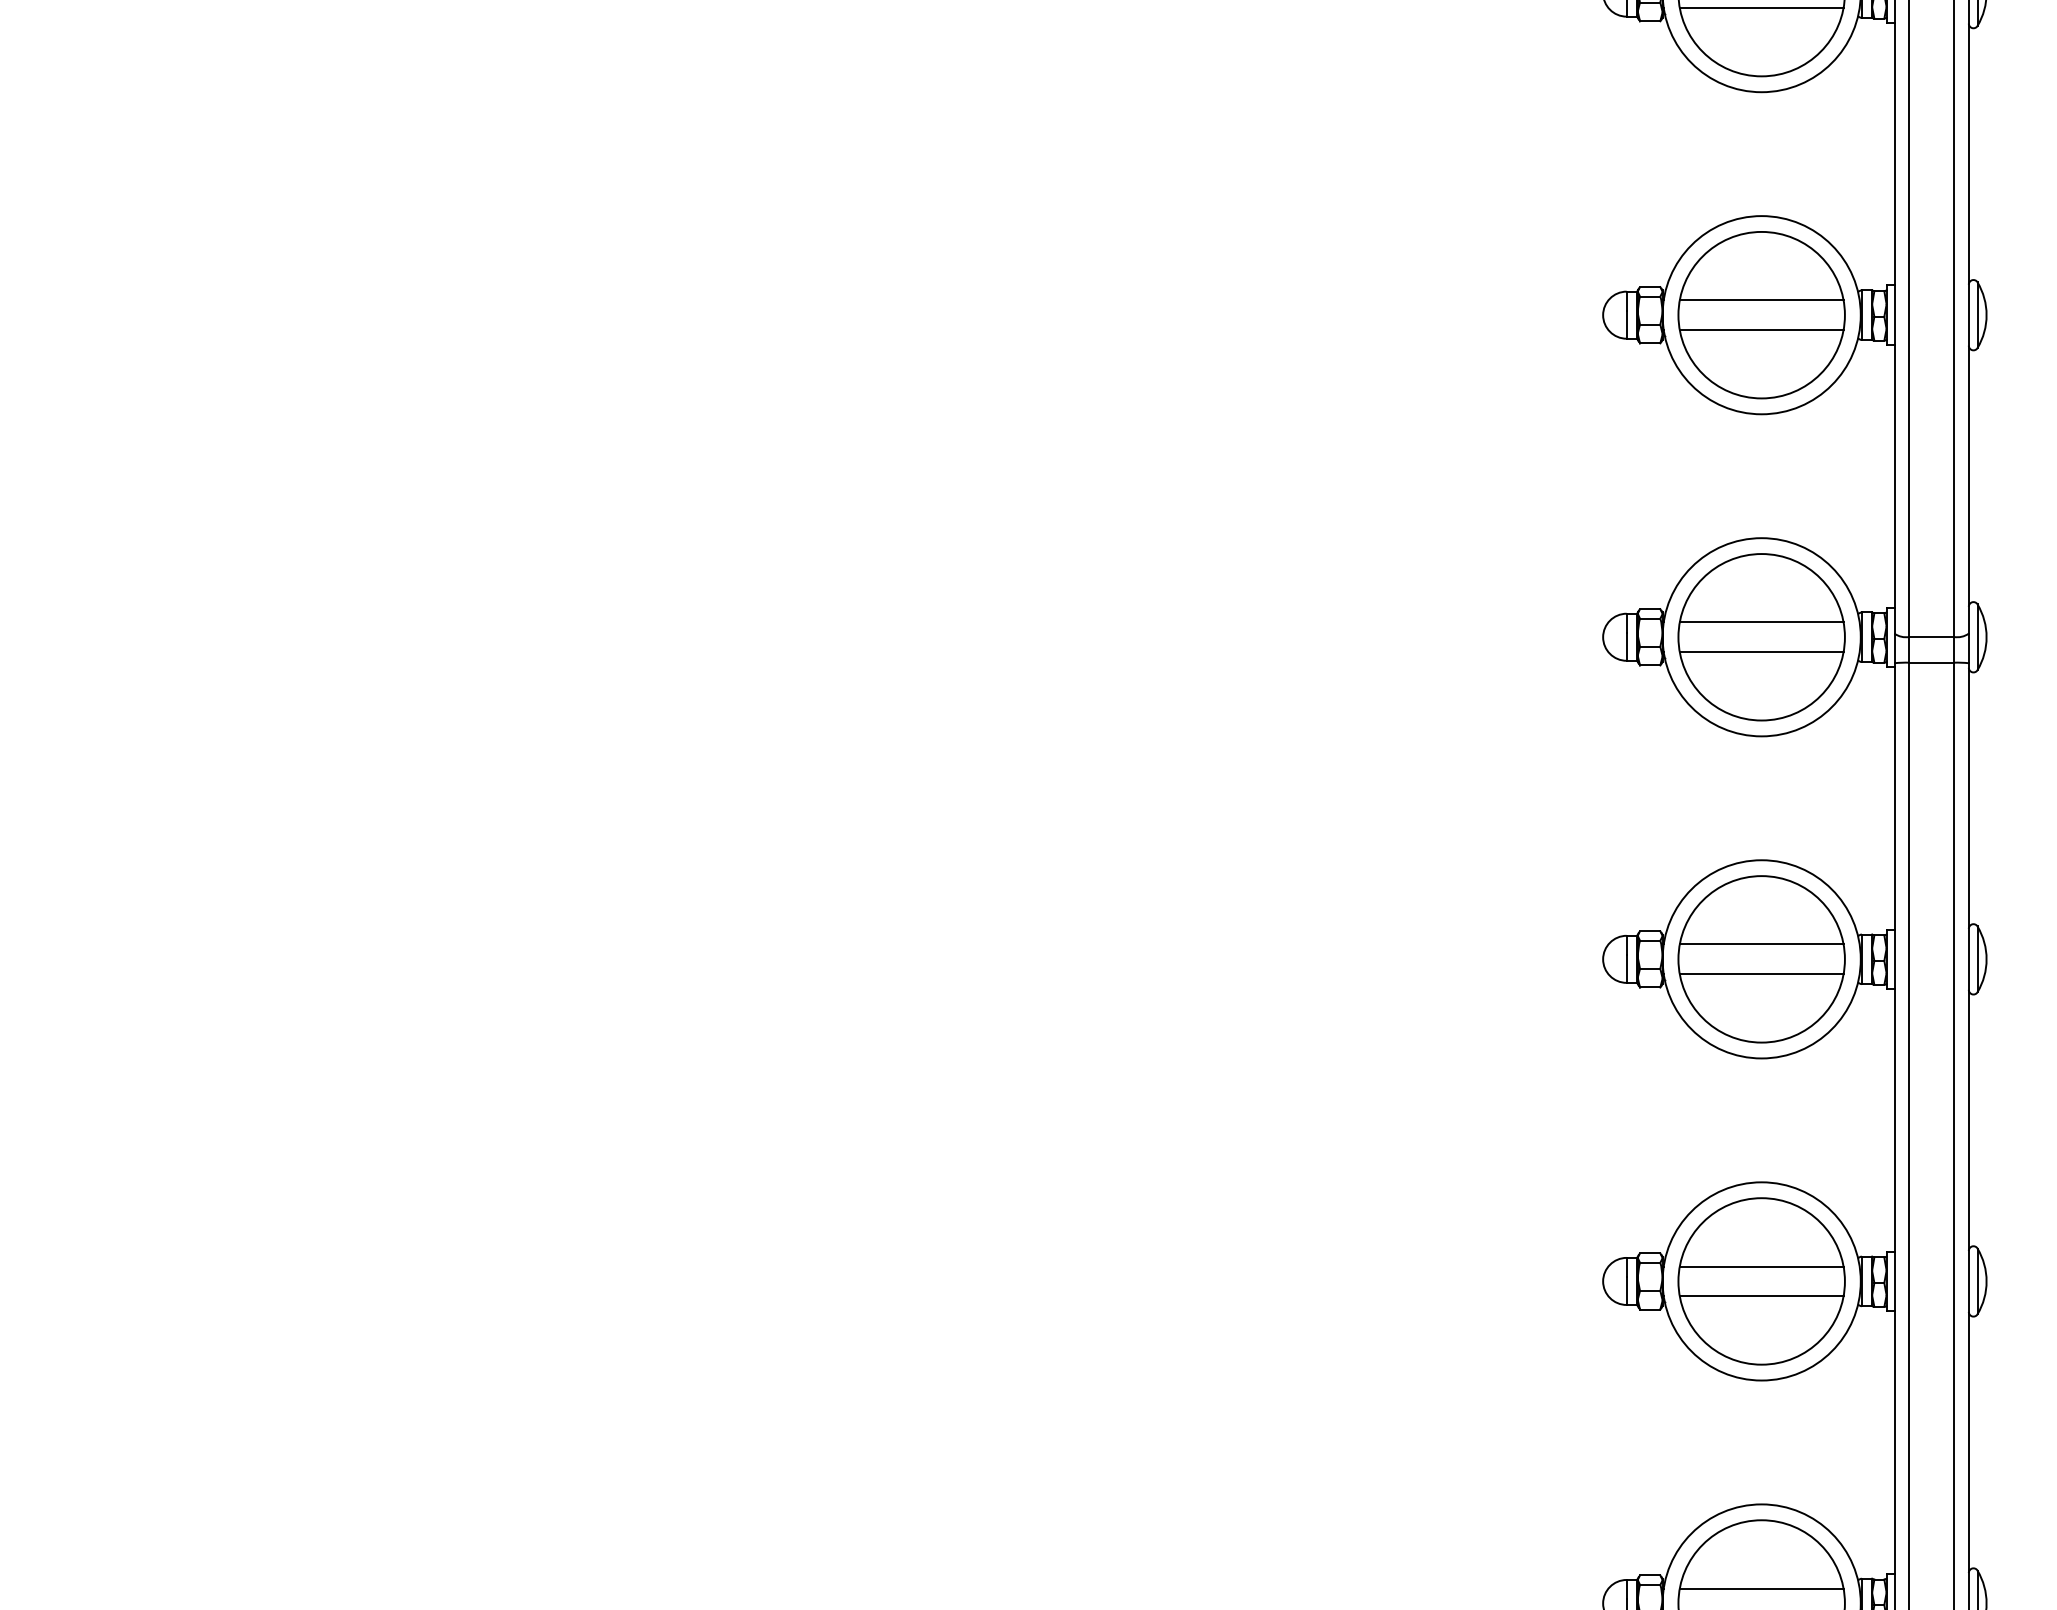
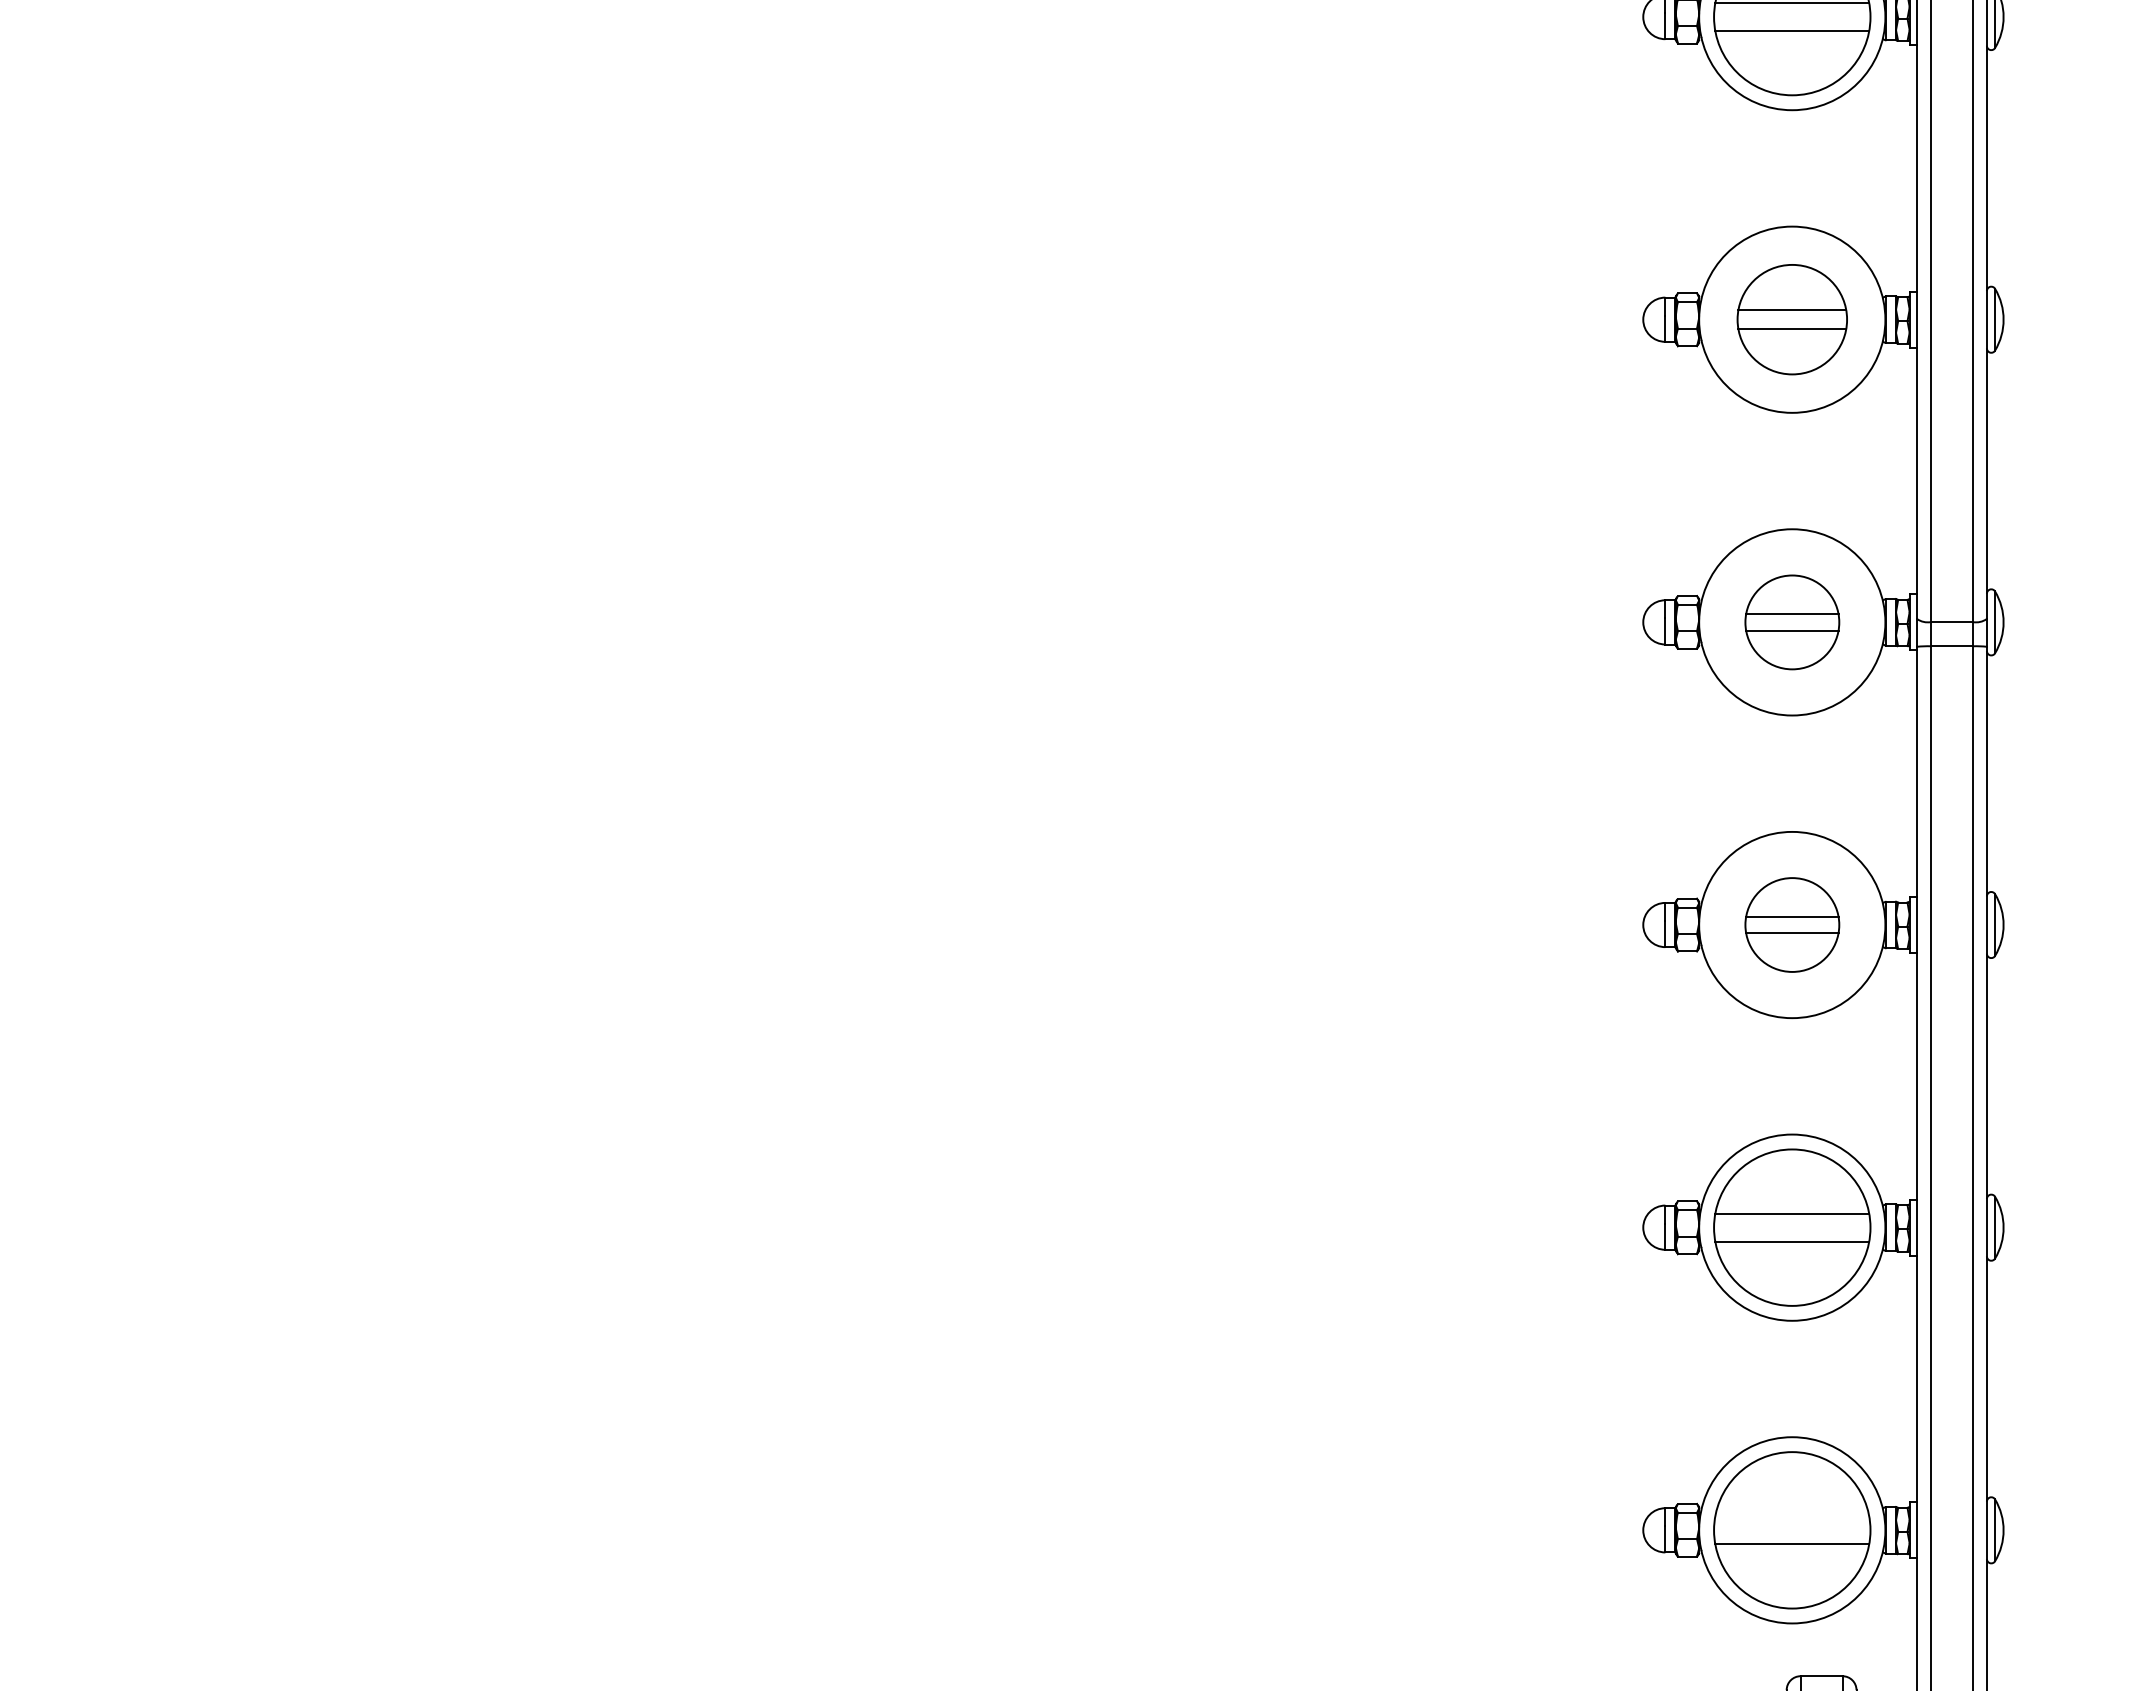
part: (1761, 314) -> (1792, 319), size x0.7
part: (1761, 637) -> (1792, 622), size x0.6
part: (1761, 958) -> (1792, 924), size x0.6
line: (1761, 1588) -> (1792, 1516), removed

